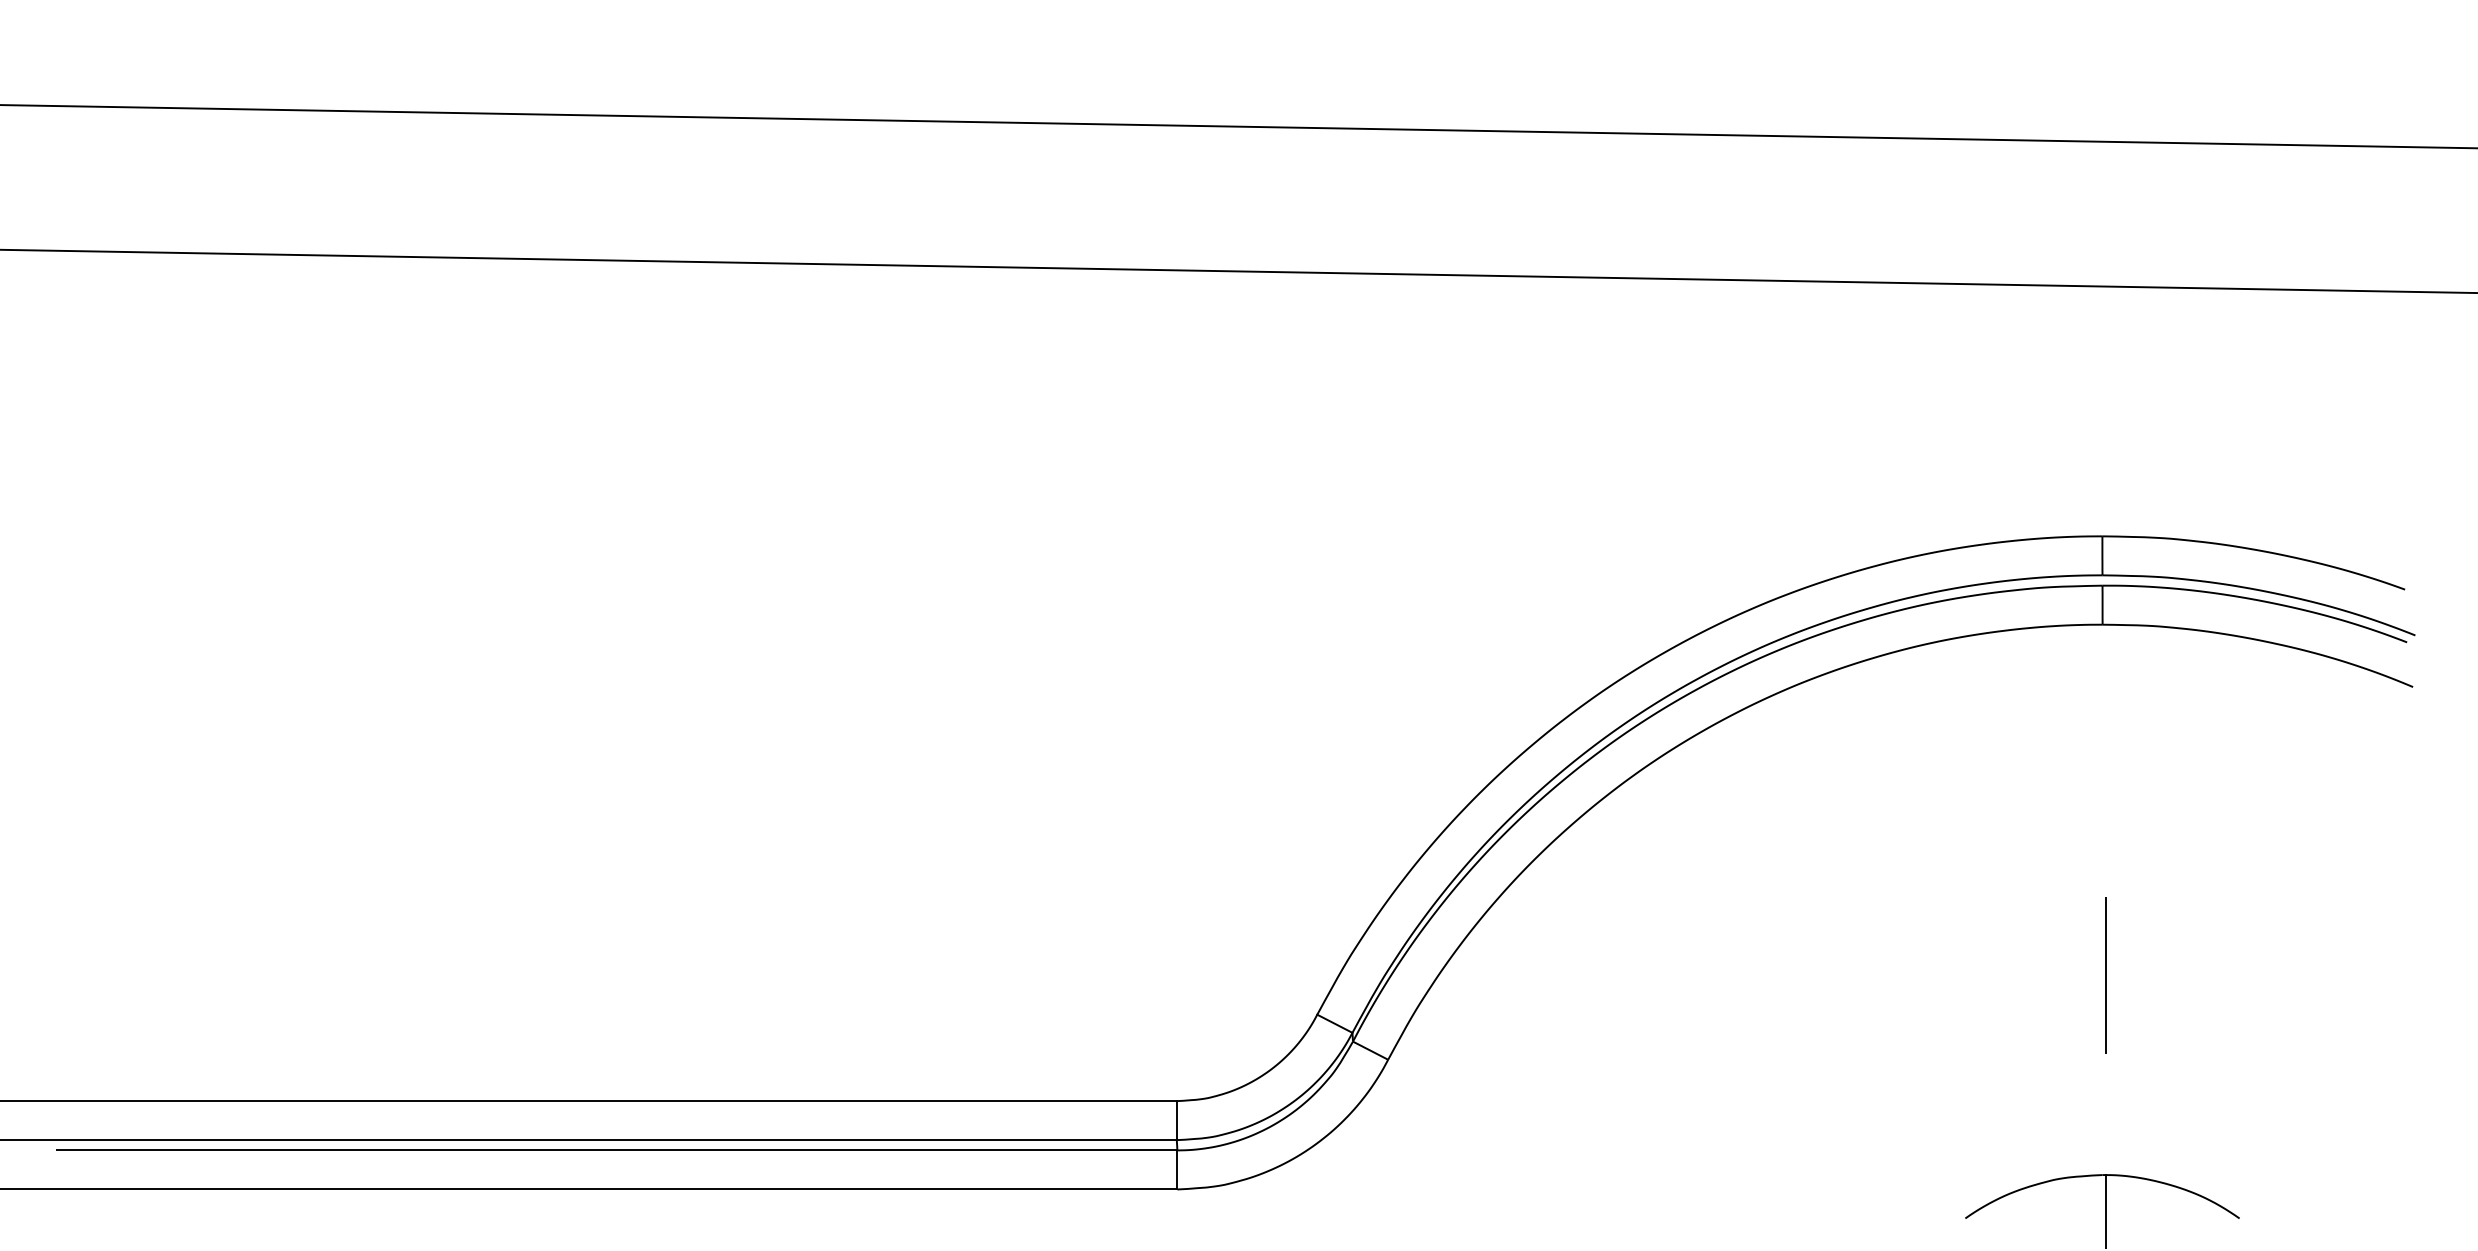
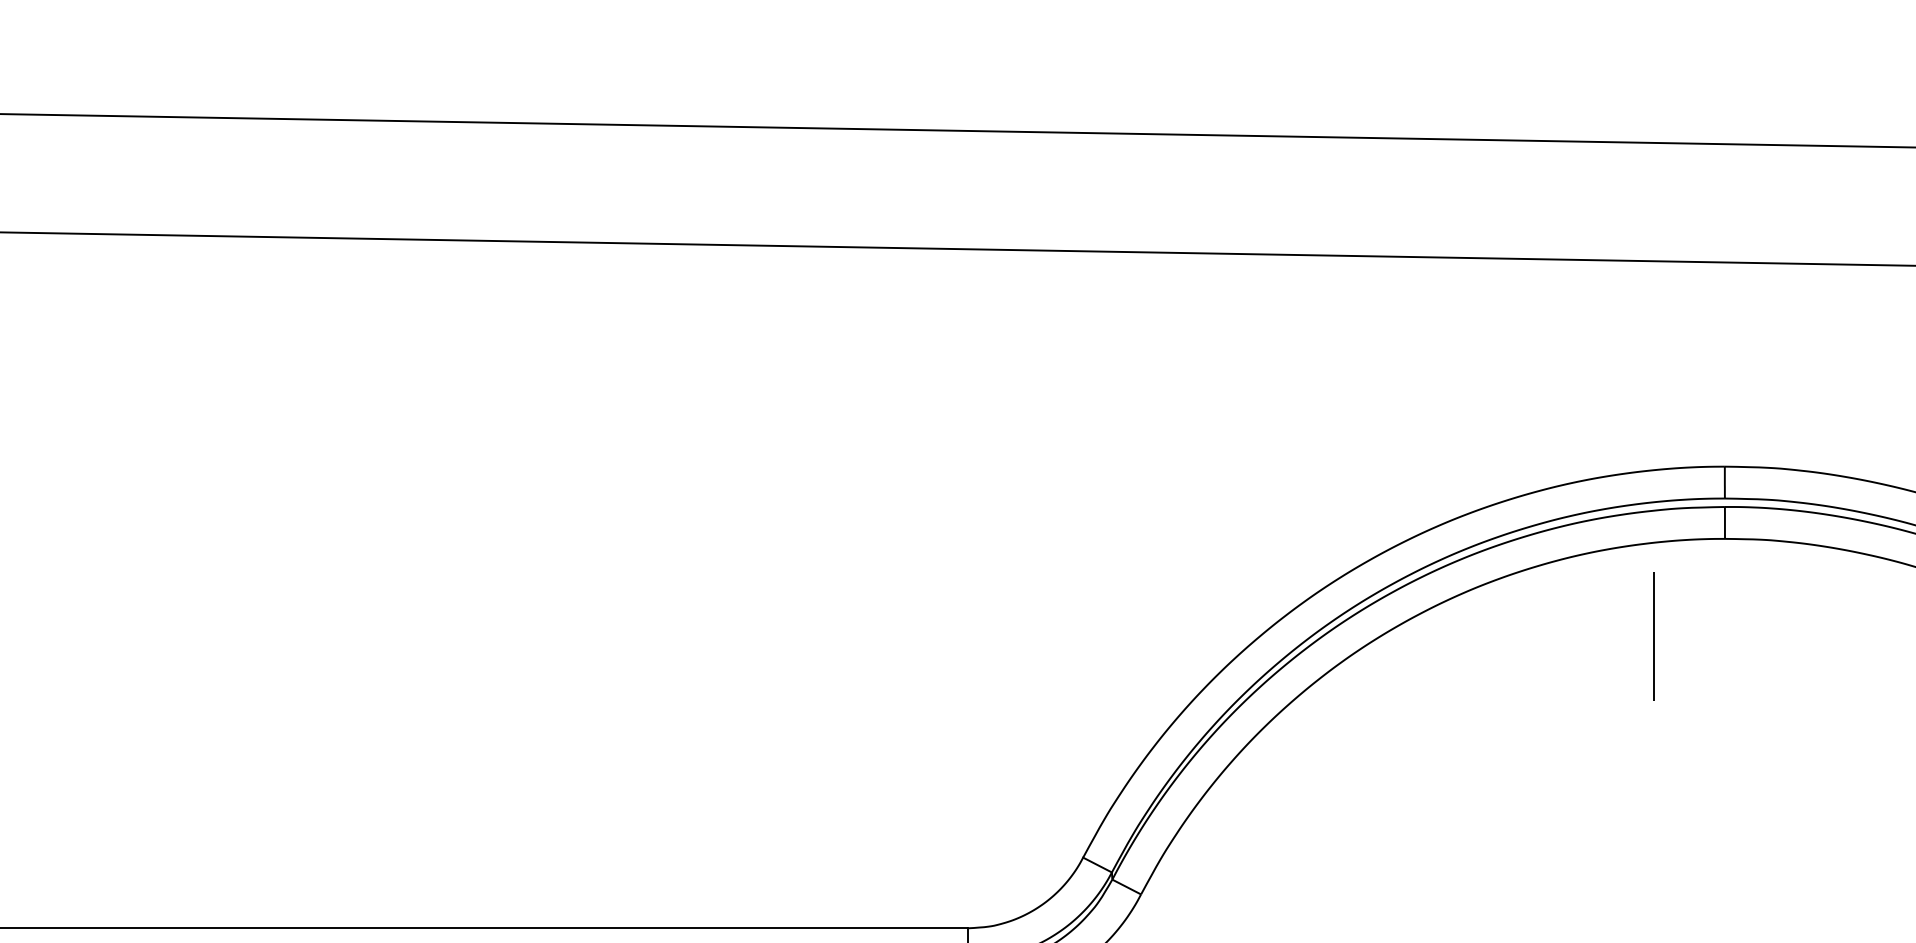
line: (2105, 975) -> (1653, 635), moved

